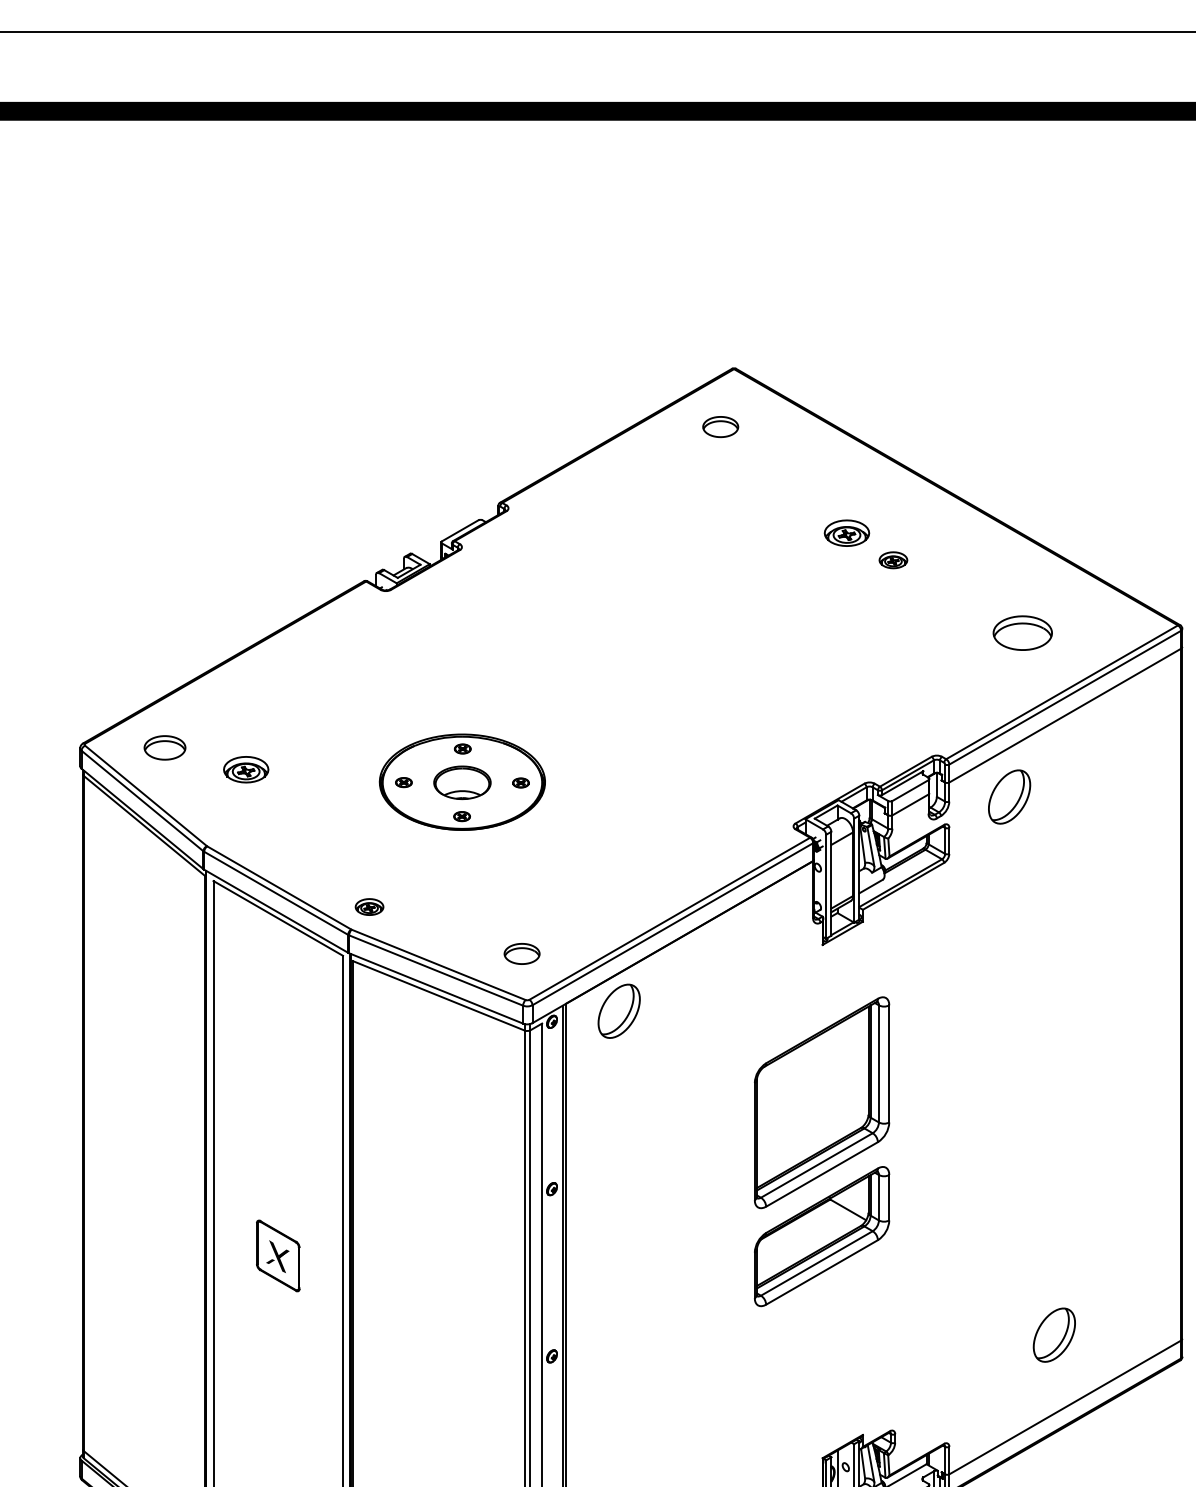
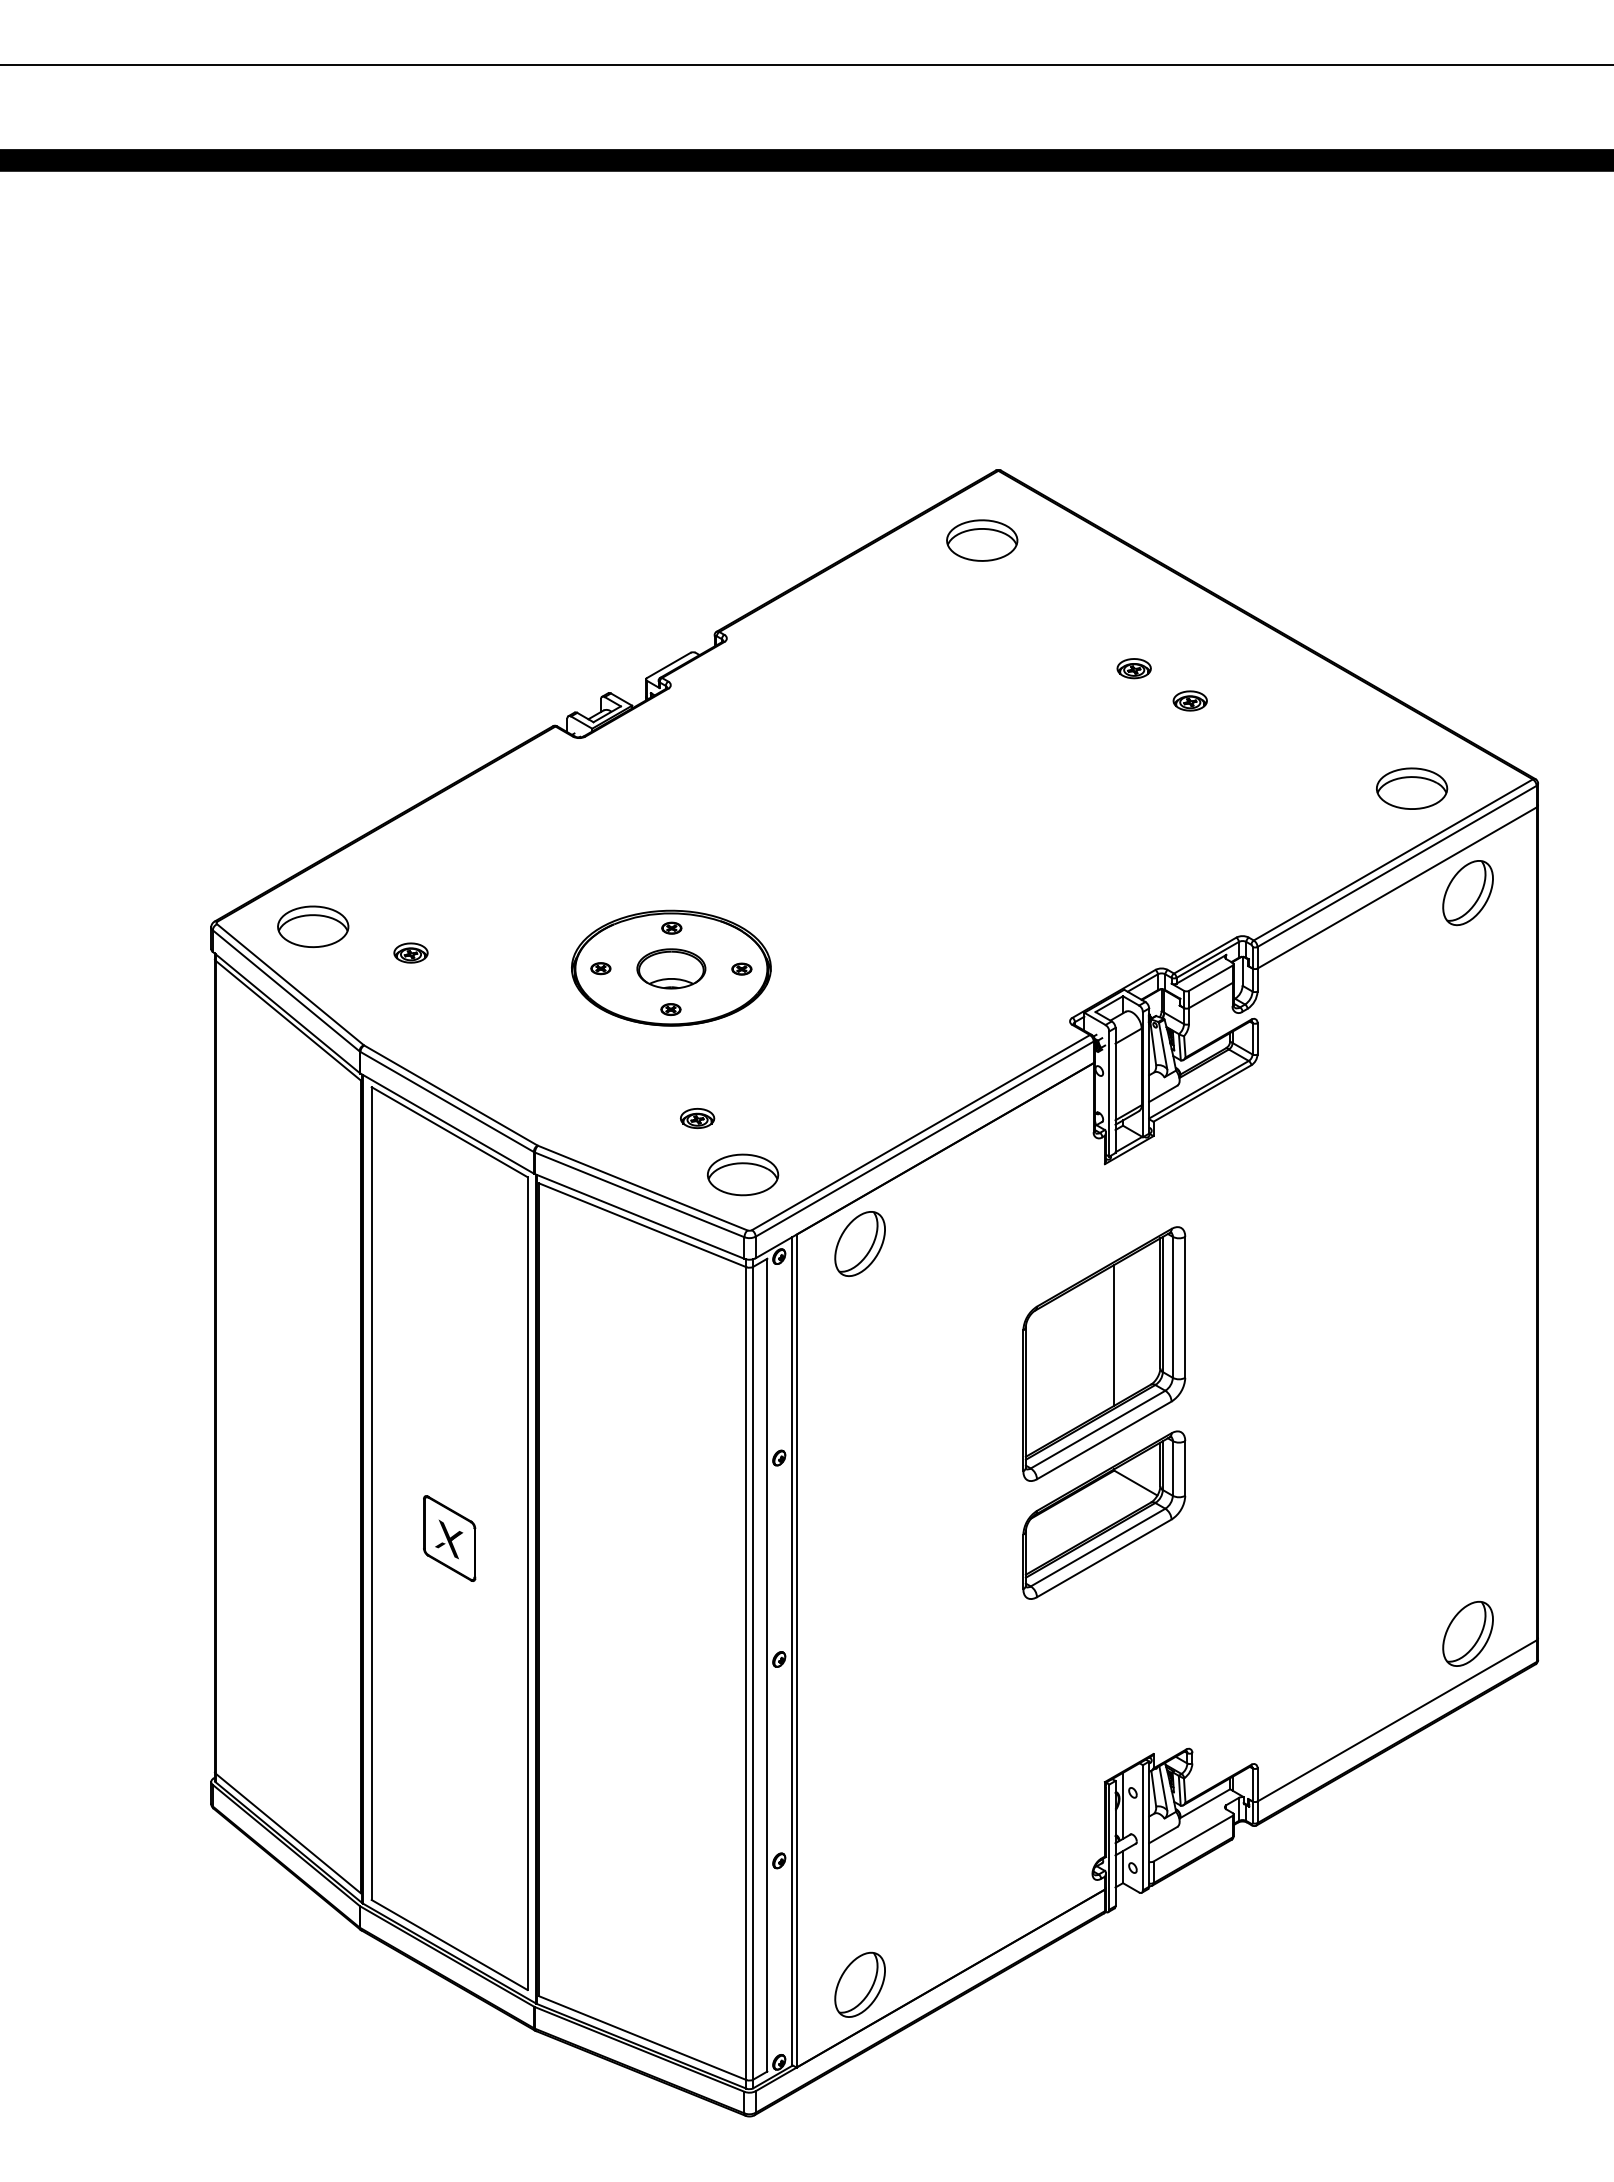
part: (720, 426) -> (982, 540), size x1.67
part: (846, 533) -> (1133, 668), size x0.62
part: (1023, 632) -> (1412, 788), moved
part: (165, 747) -> (313, 926), size x1.43
part: (245, 769) -> (410, 952), size x0.62
part: (1009, 797) -> (1467, 893), moved
part: (369, 907) -> (697, 1118), moved
part: (522, 953) -> (743, 1174), size x1.67
line: (830, 1086) -> (1114, 1334), added
part: (1053, 1334) -> (1467, 1633), moved

